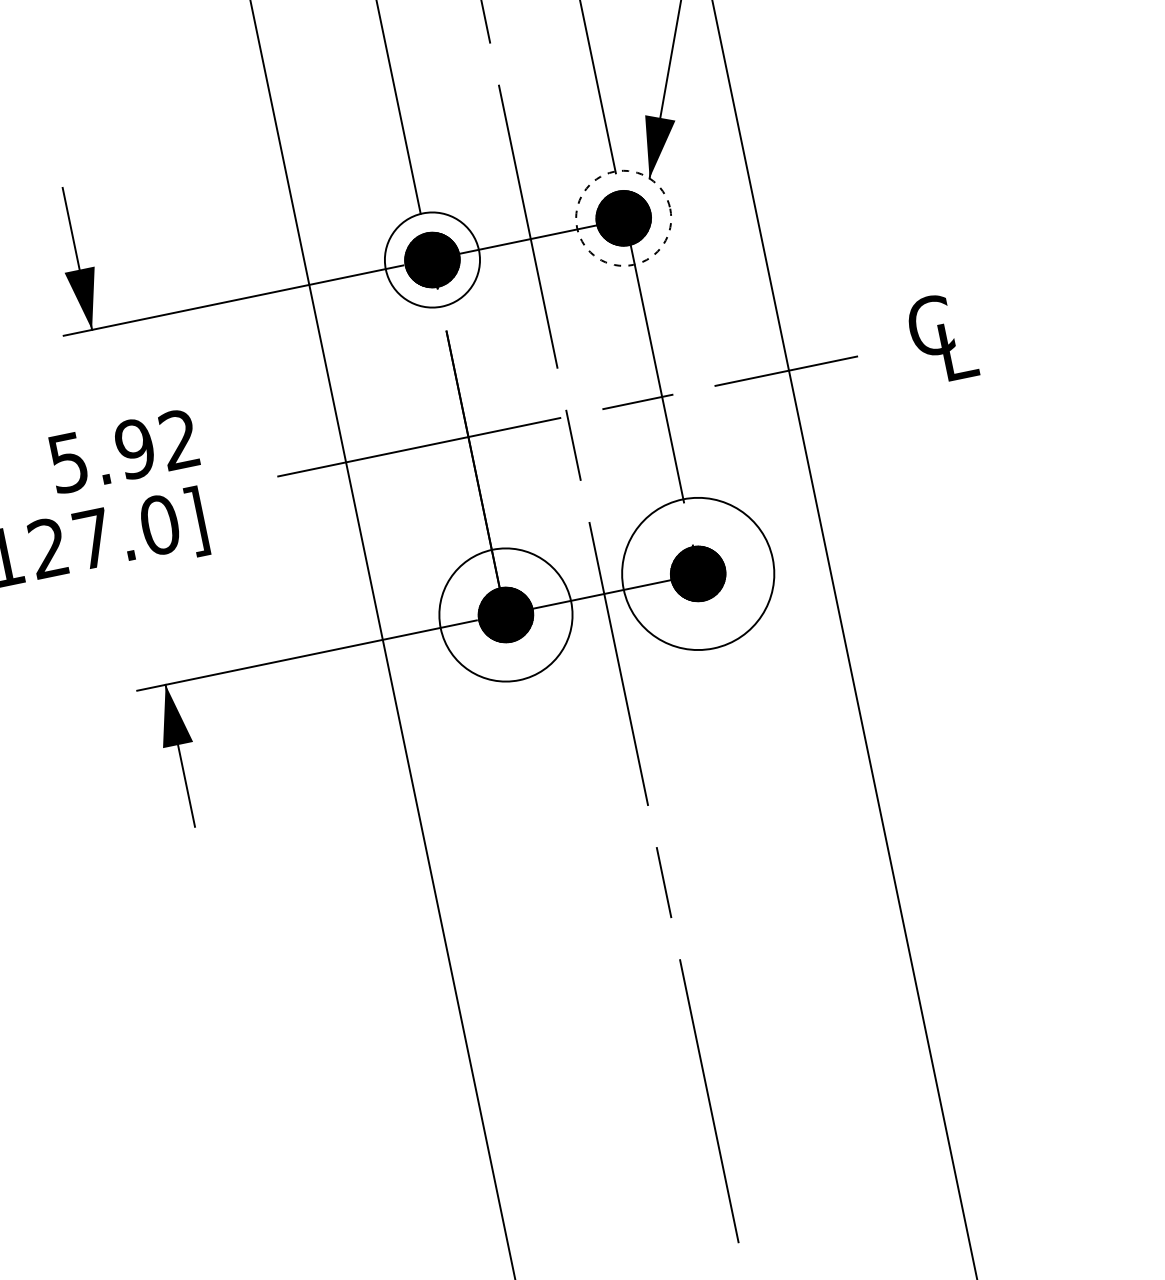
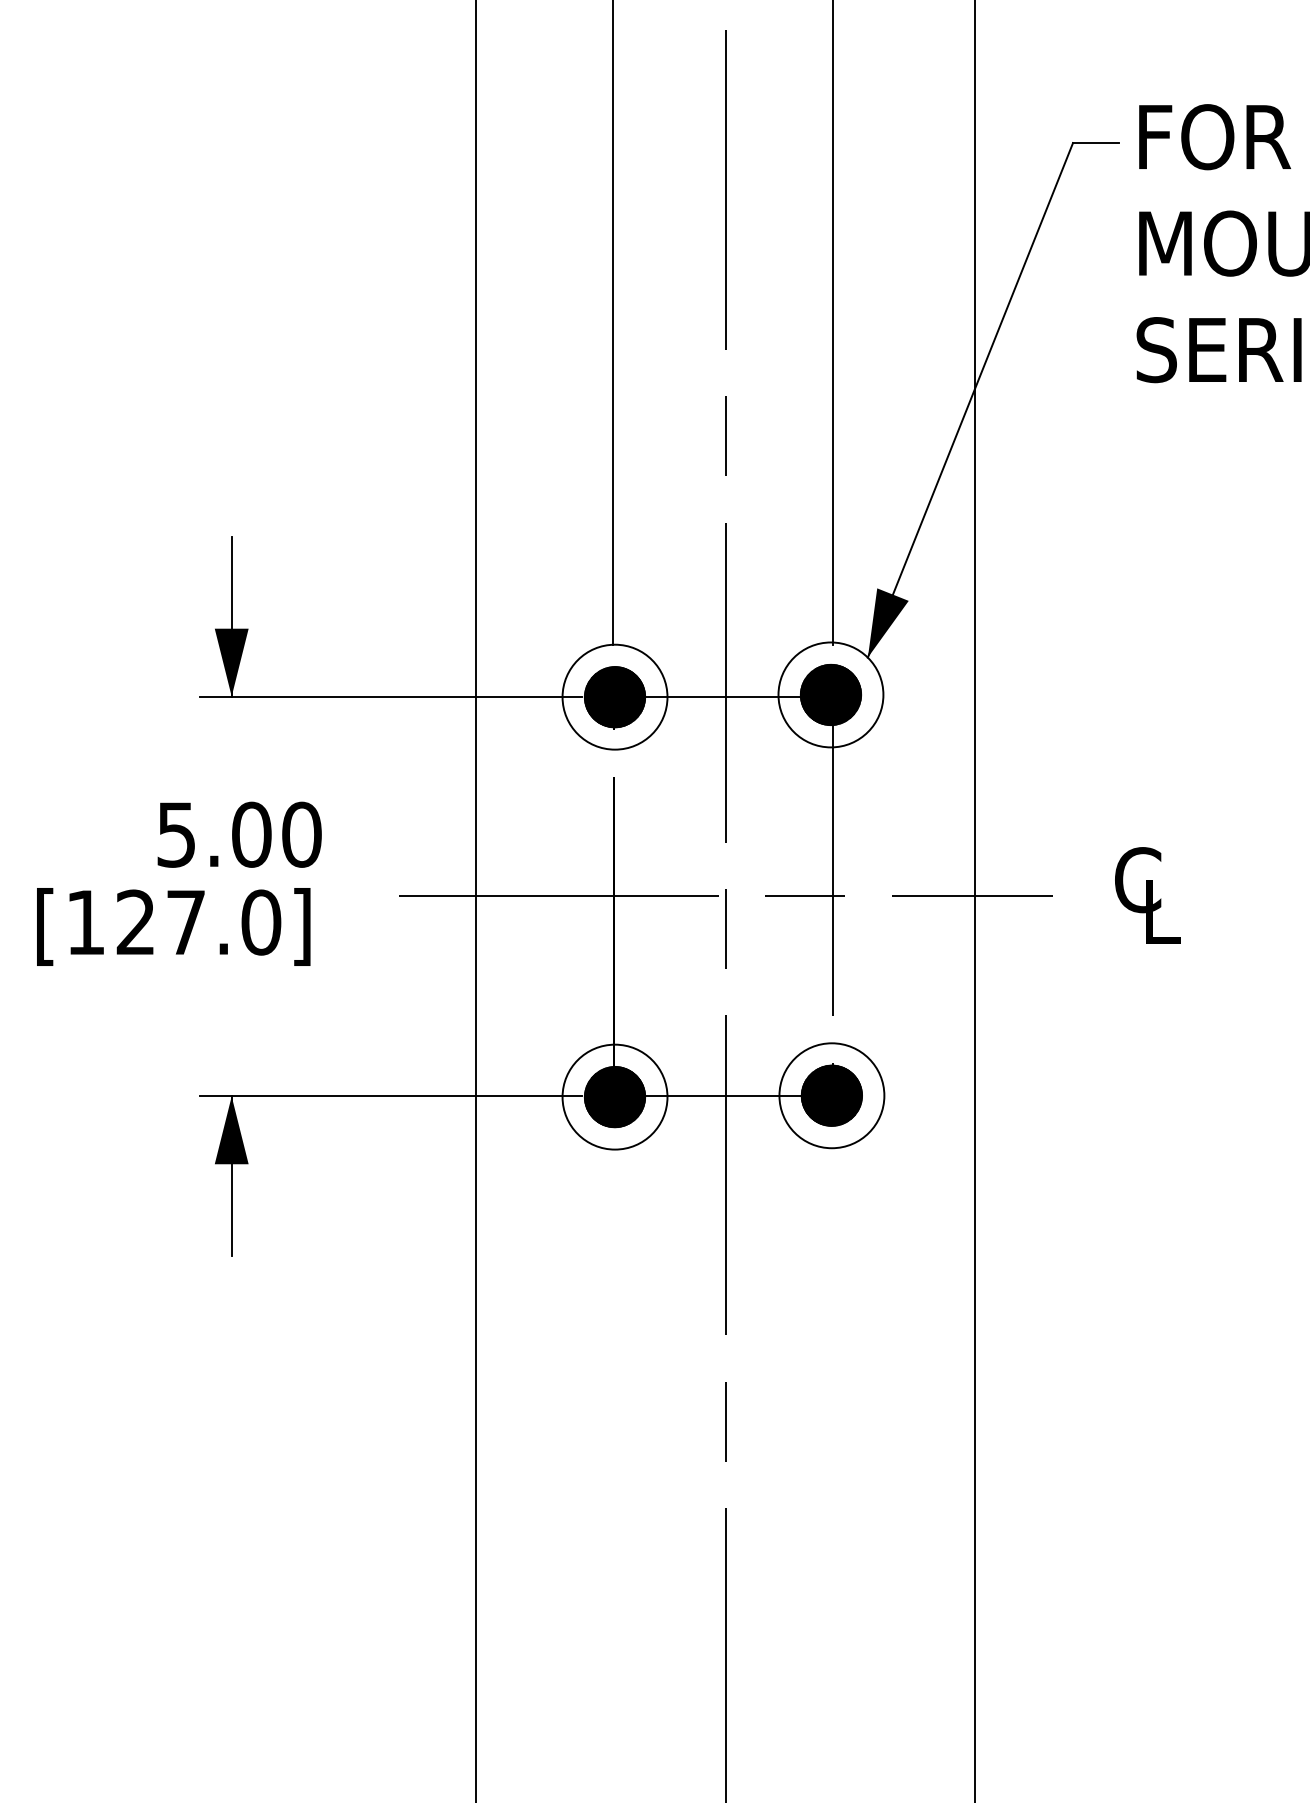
circle: (623, 218) -> (830, 694), dashed -> solid
text: (157, 444) -> (276, 834), 5.92 -> 5.00
circle: (697, 573) -> (831, 1095), size x0.62
circle: (505, 614) -> (614, 1096), size x0.71

